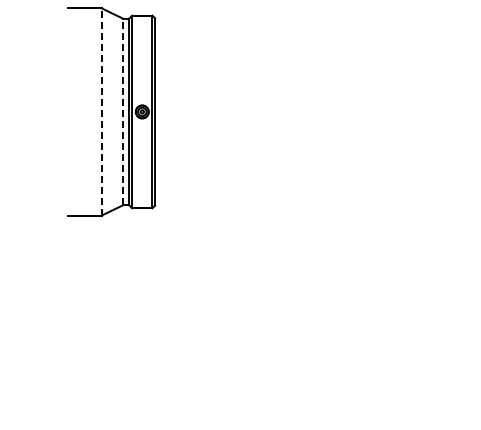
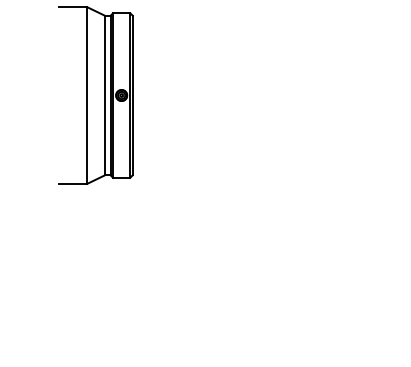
line: (101, 111) -> (86, 95), dashed -> solid
line: (122, 111) -> (104, 95), dashed -> solid

